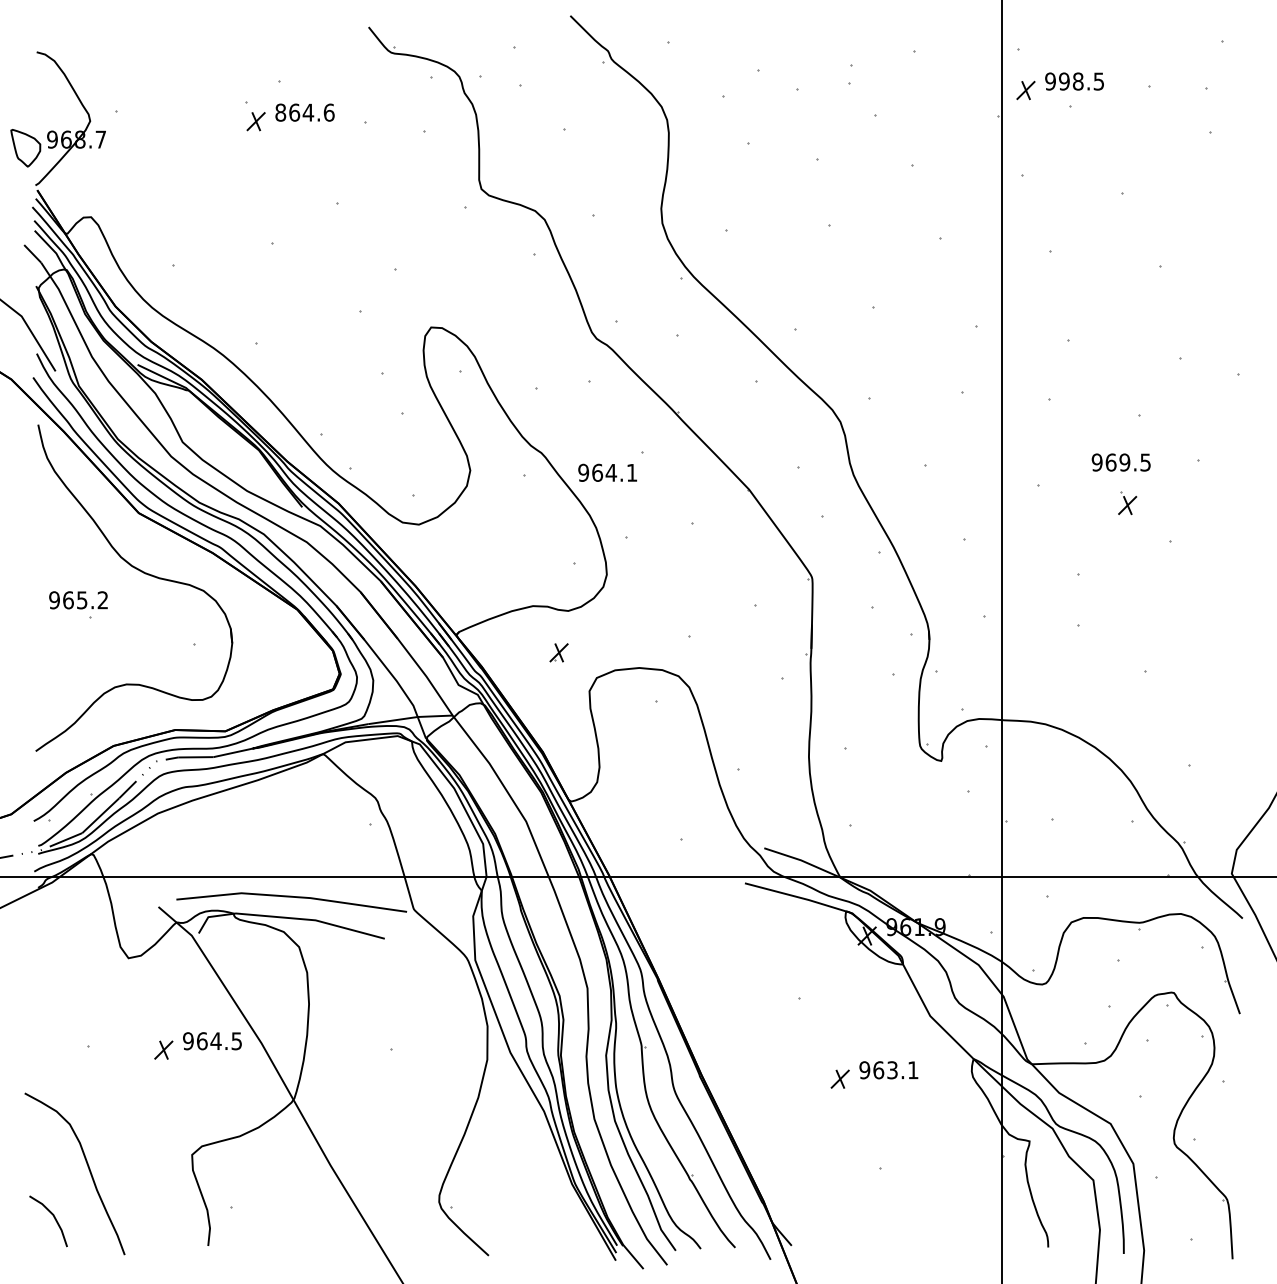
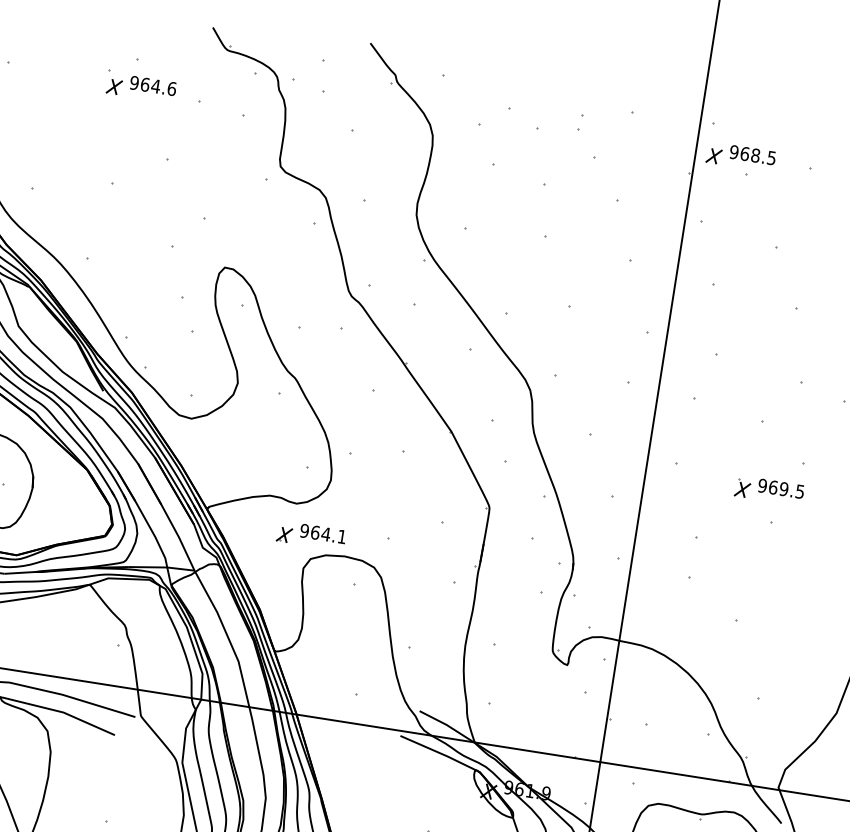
text: (1064, 81) -> (745, 153), 998.5 -> 968.5
text: (280, 112) -> (134, 82), 864.6 -> 964.6
text: (1120, 462) -> (780, 488), moved
text: (607, 472) -> (323, 533), moved

